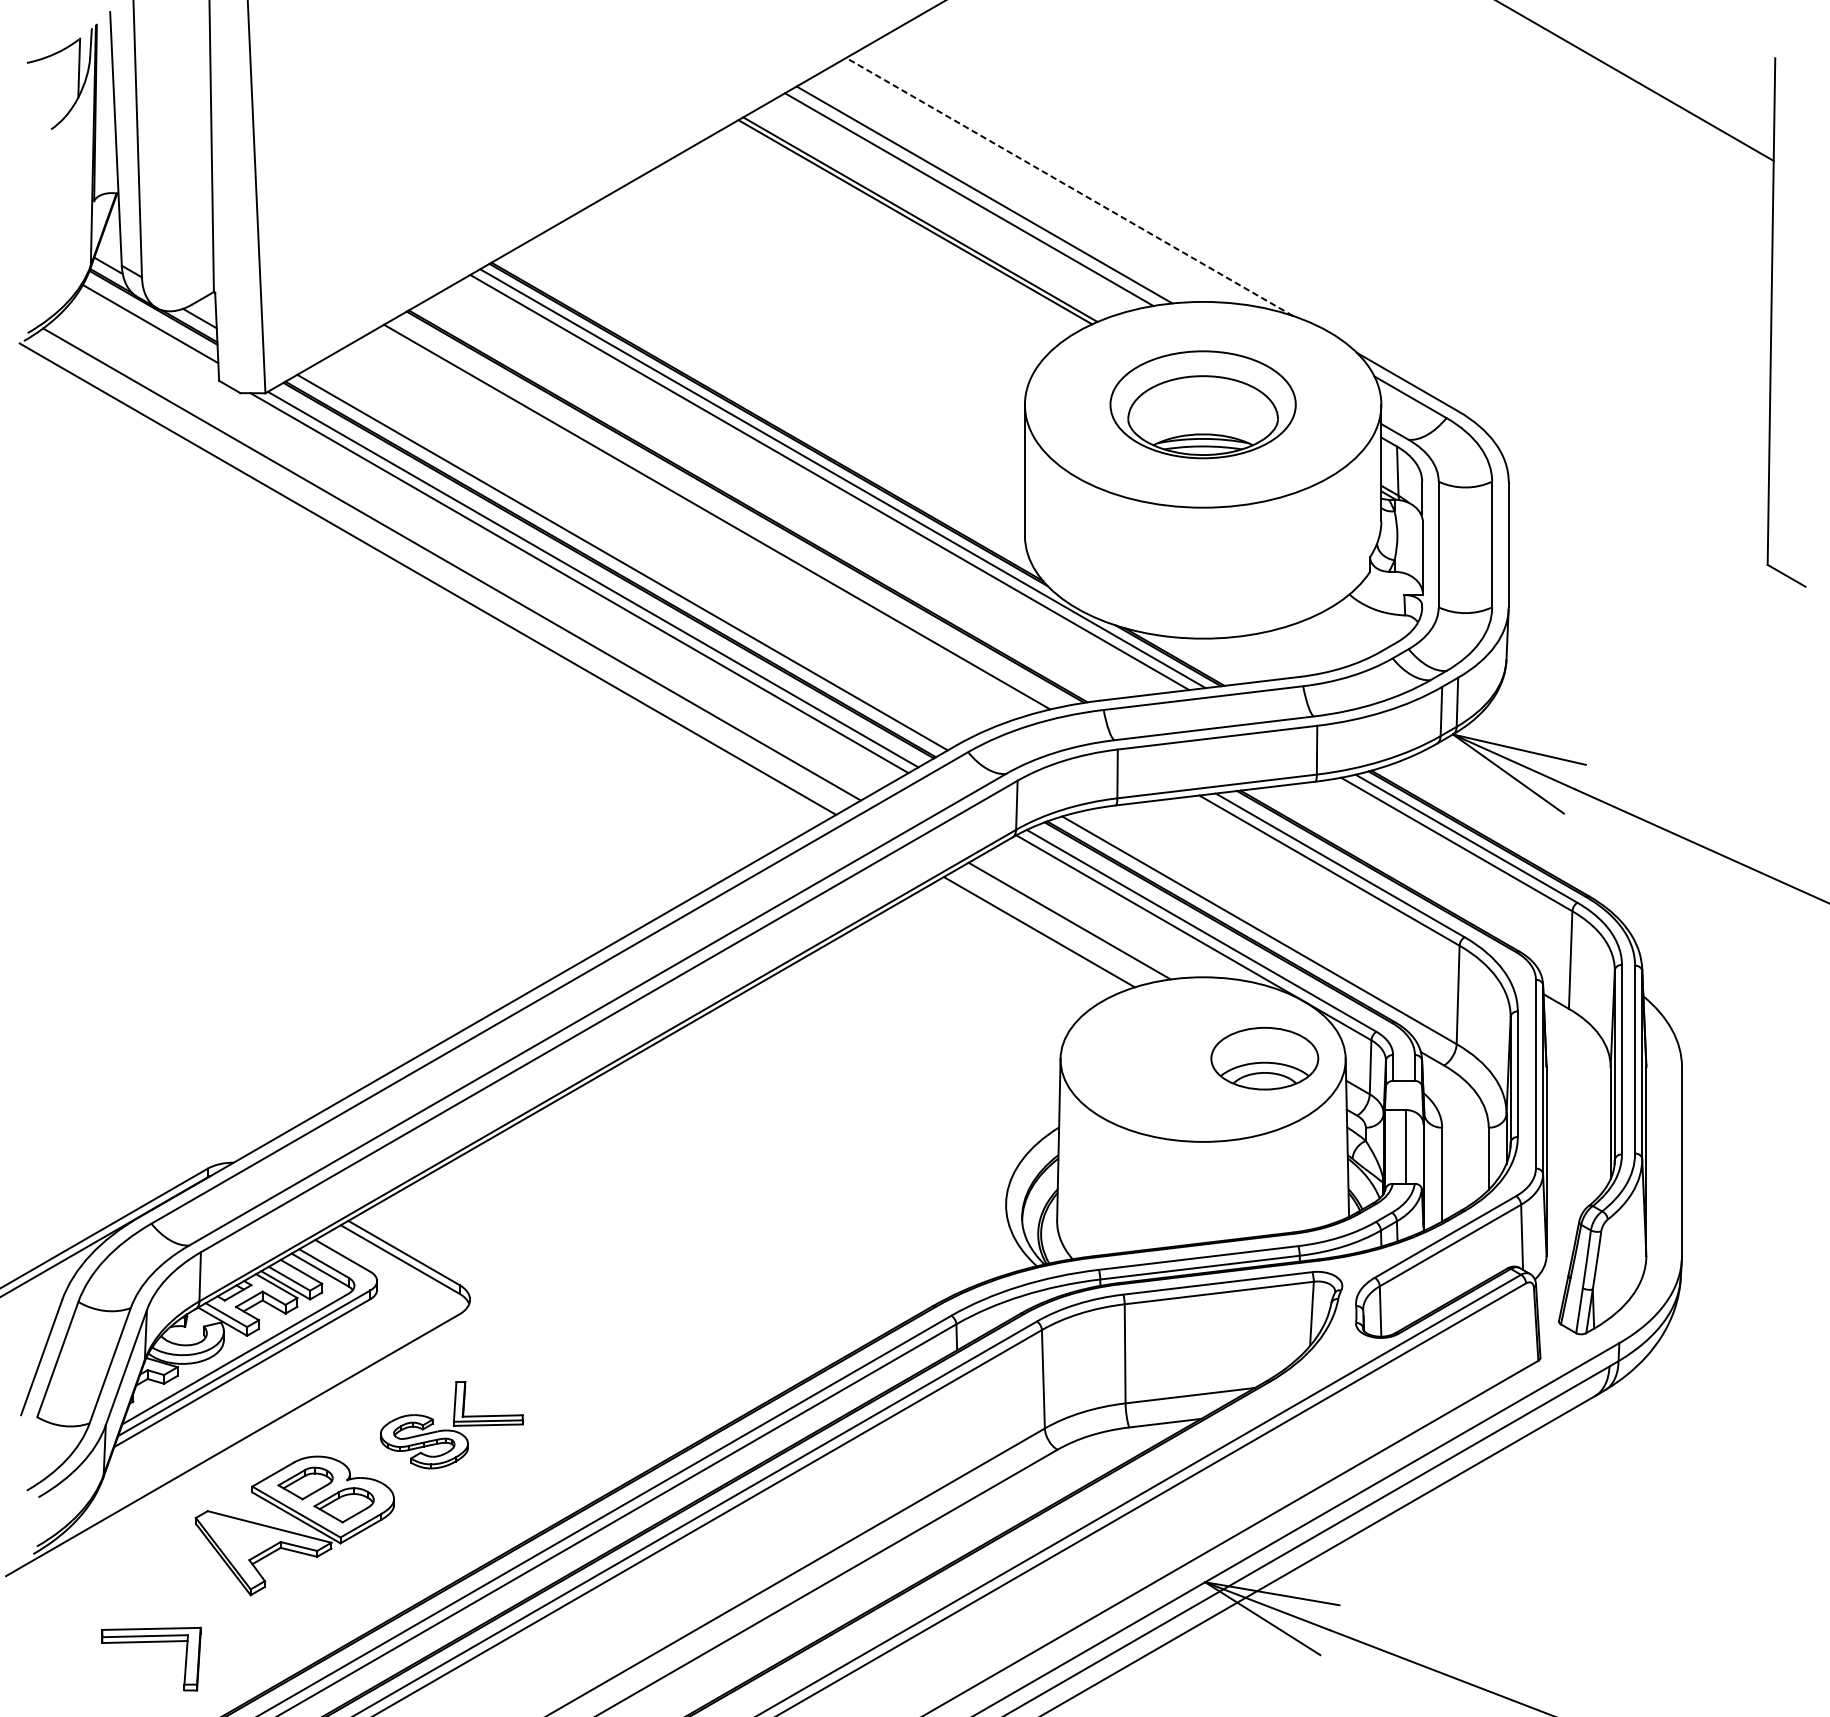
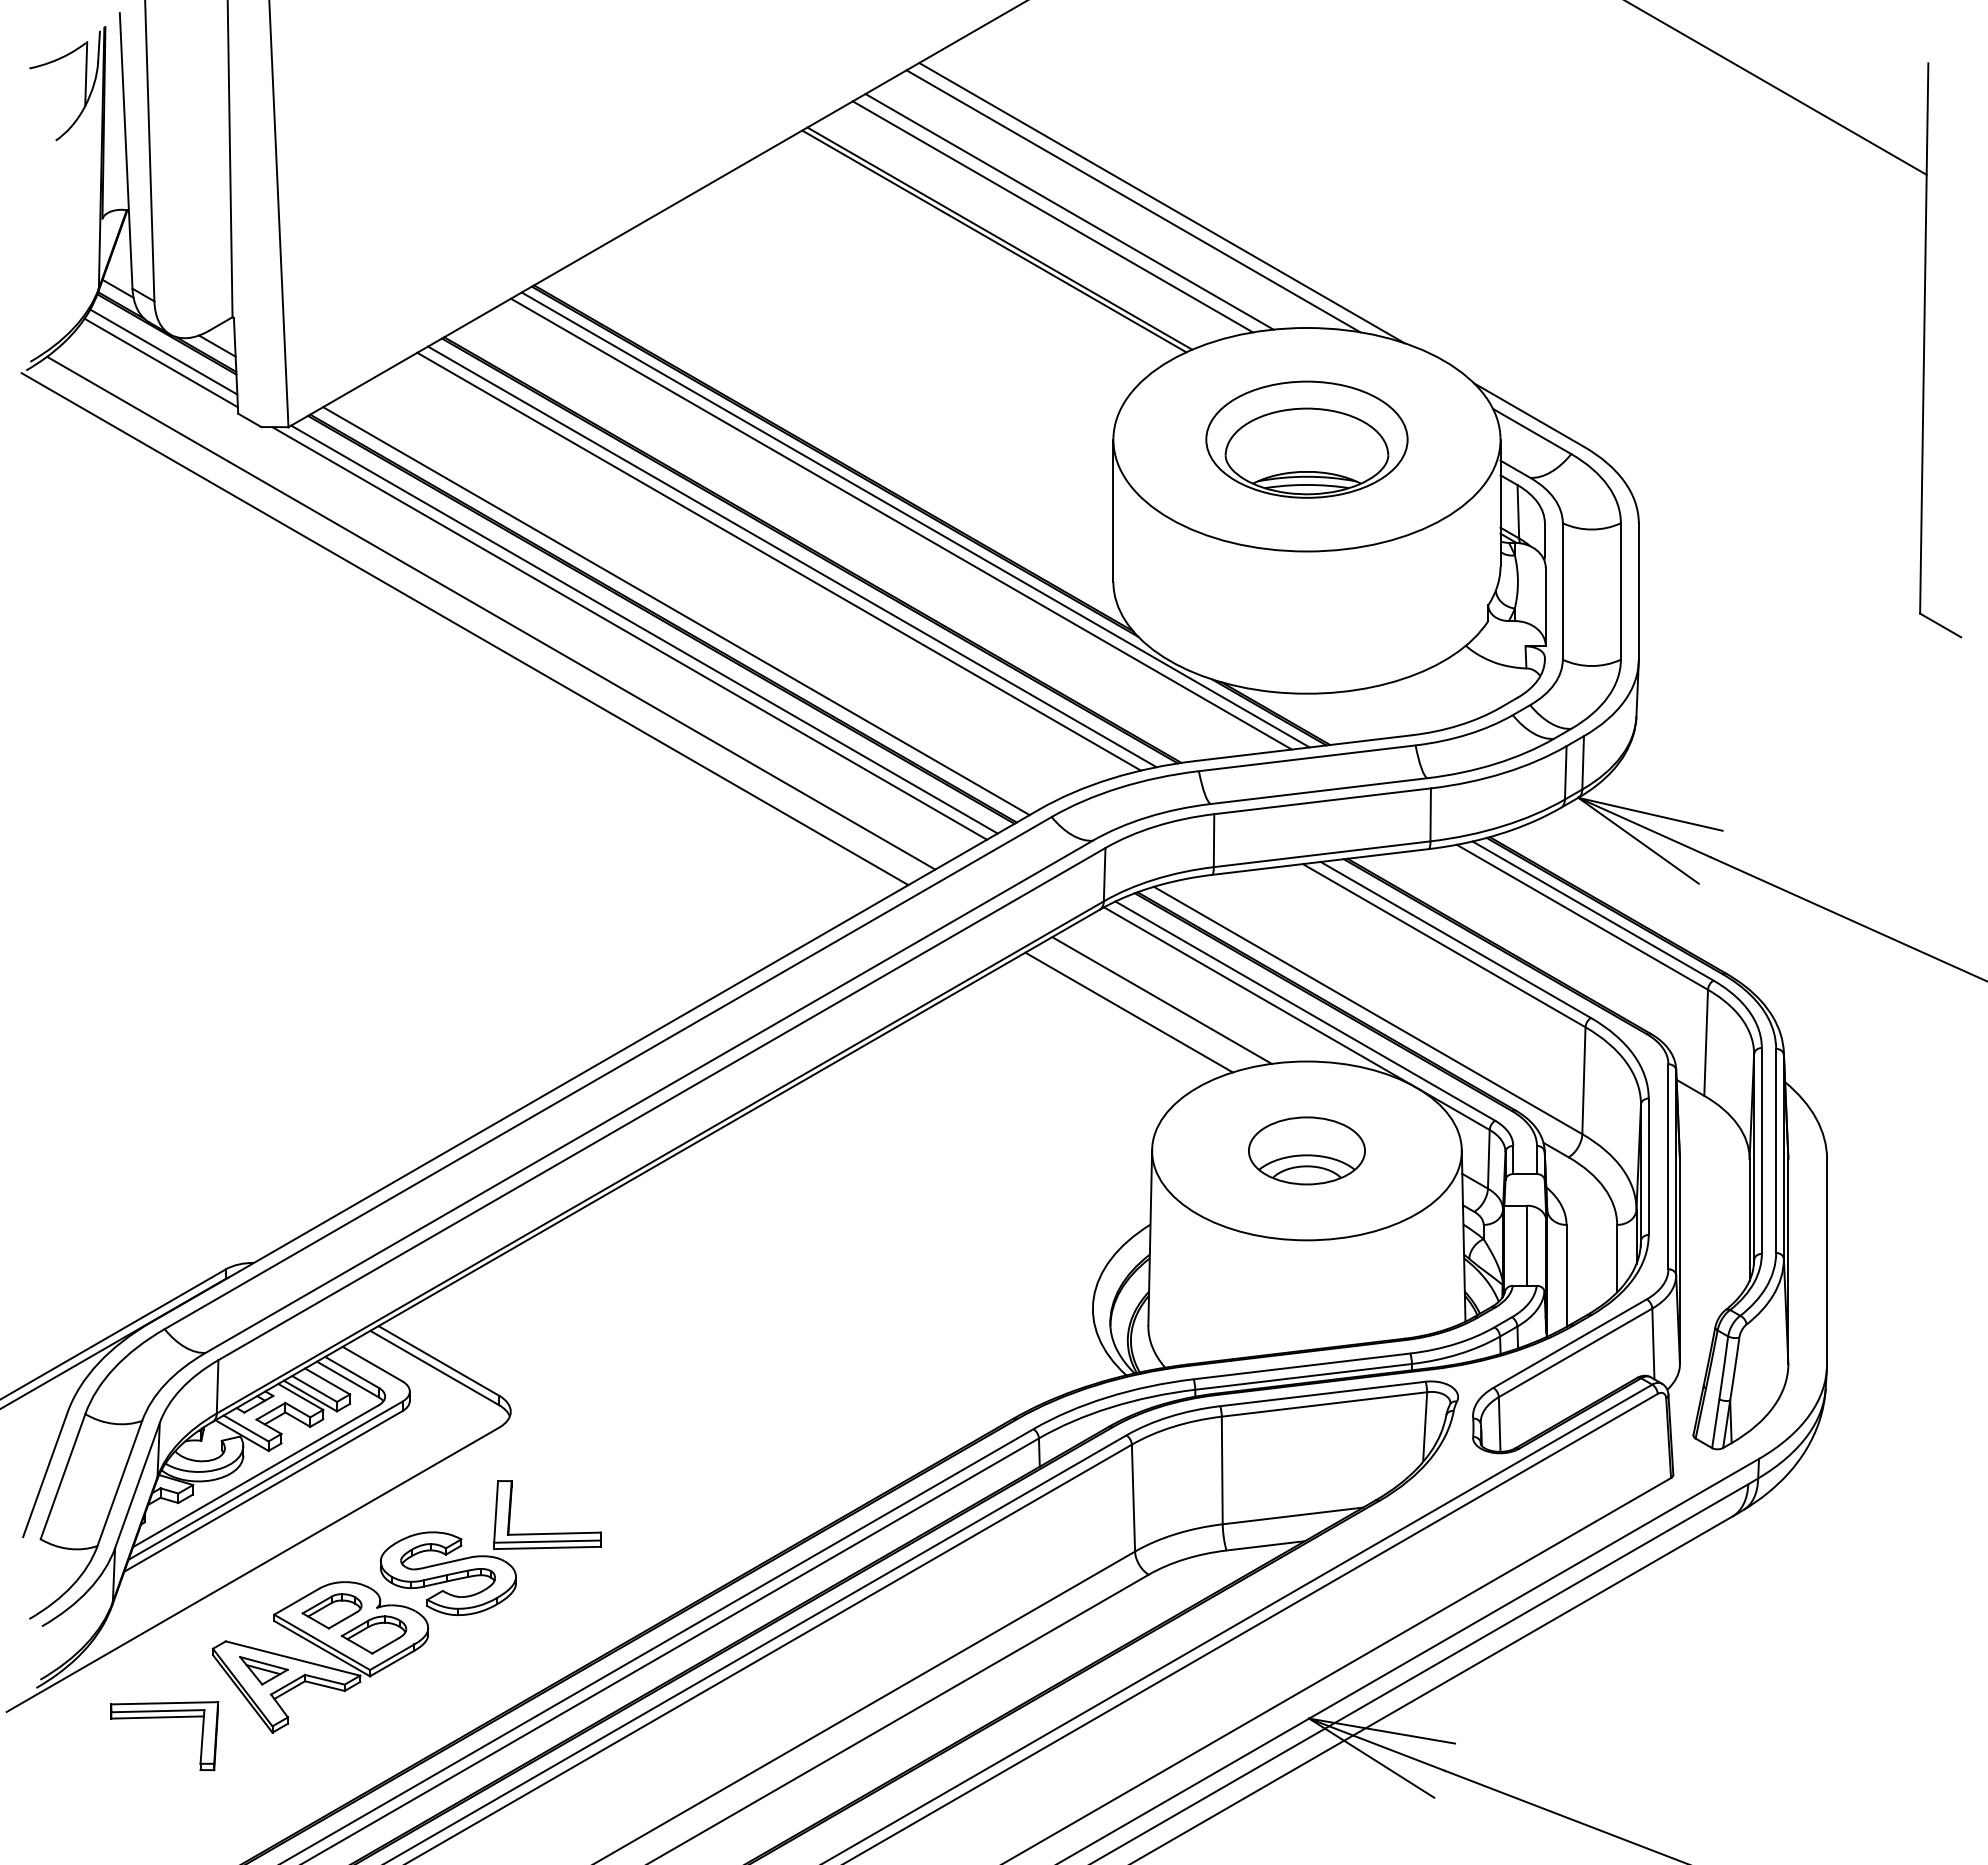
line: (1043, 185) -> (1133, 201), added
line: (1069, 186) -> (1161, 202), dashed -> solid
line: (147, 333) -> (160, 362), added
line: (729, 512) -> (792, 556), added
part: (1264, 1058) -> (1306, 1150), moved
part: (451, 1424) -> (490, 1547), size x1.43
part: (242, 1537) -> (263, 1670), added
part: (151, 1642) -> (164, 1718), moved

